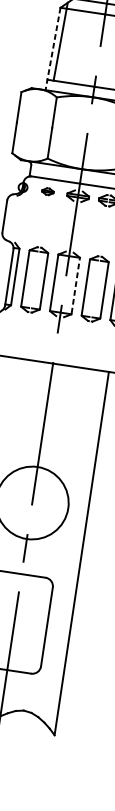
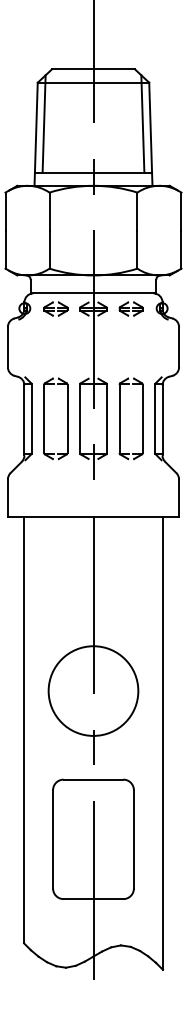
line: (53, 49) -> (36, 134), dashed -> solid
part: (47, 191) -> (55, 308), size x1.67
line: (75, 285) -> (106, 418), dashed -> solid

